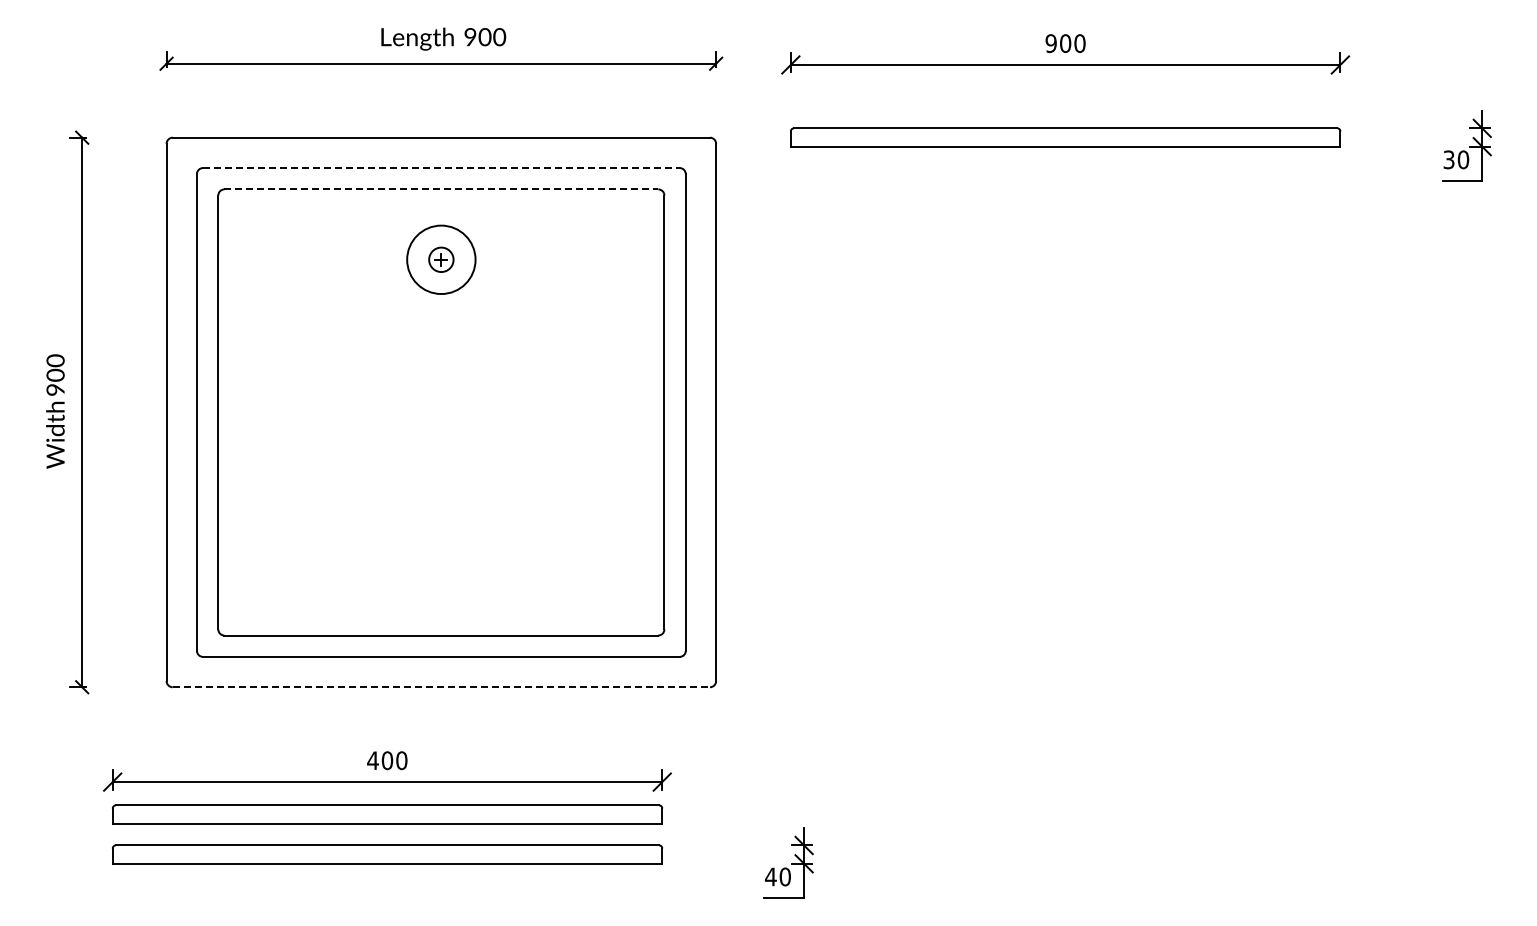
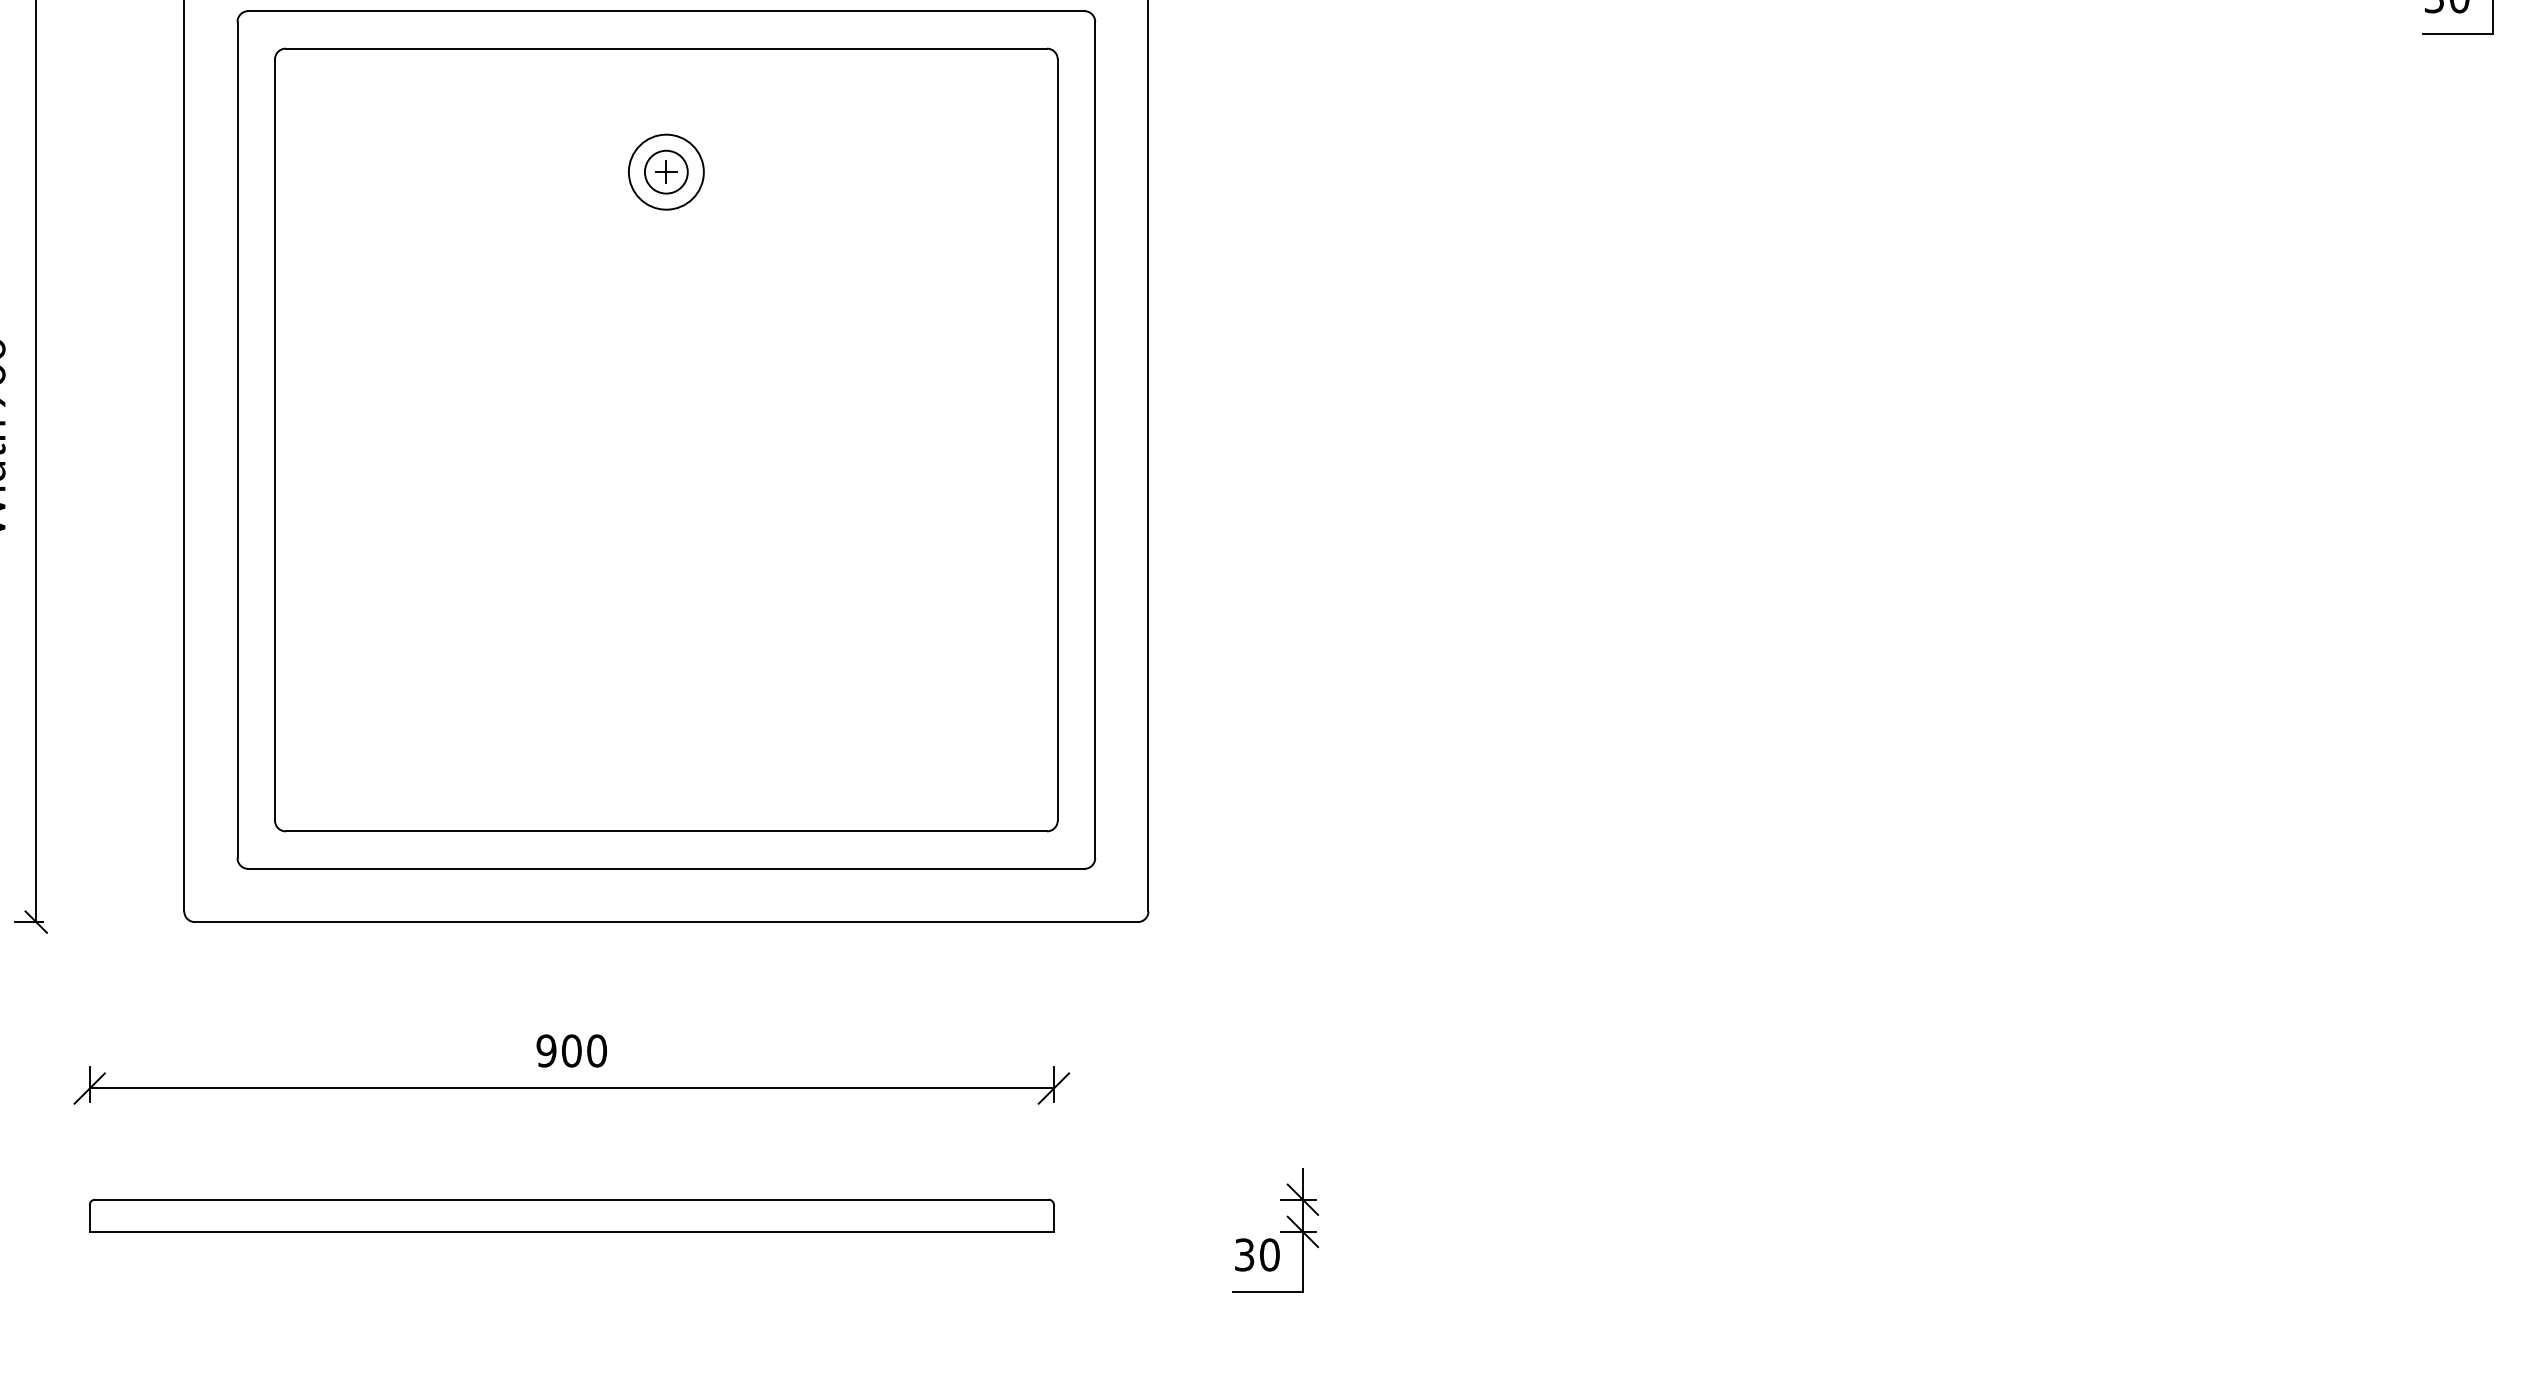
line: (441, 168) -> (666, 11), dashed -> solid
line: (441, 189) -> (666, 48), dashed -> solid
circle: (441, 259) -> (666, 171), size x0.62
line: (441, 687) -> (666, 922), dashed -> solid
text: (372, 760) -> (545, 1050), 400 -> 900
part: (387, 814) -> (571, 1145), removed
text: (770, 876) -> (1243, 1254), 40 -> 30

